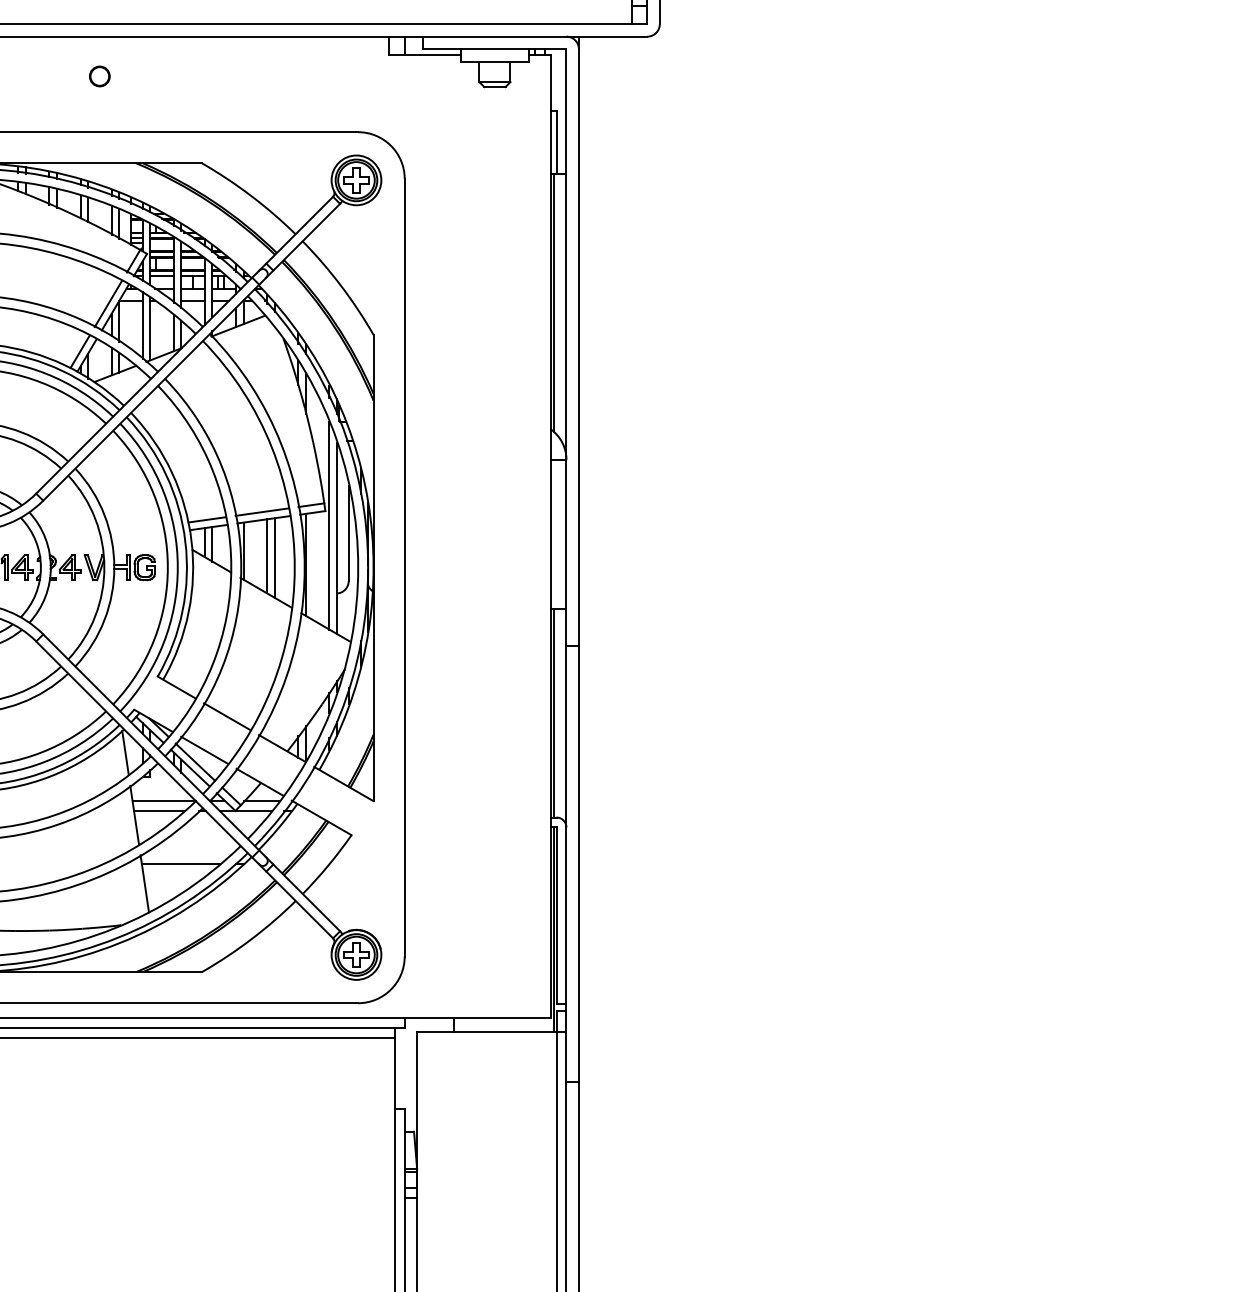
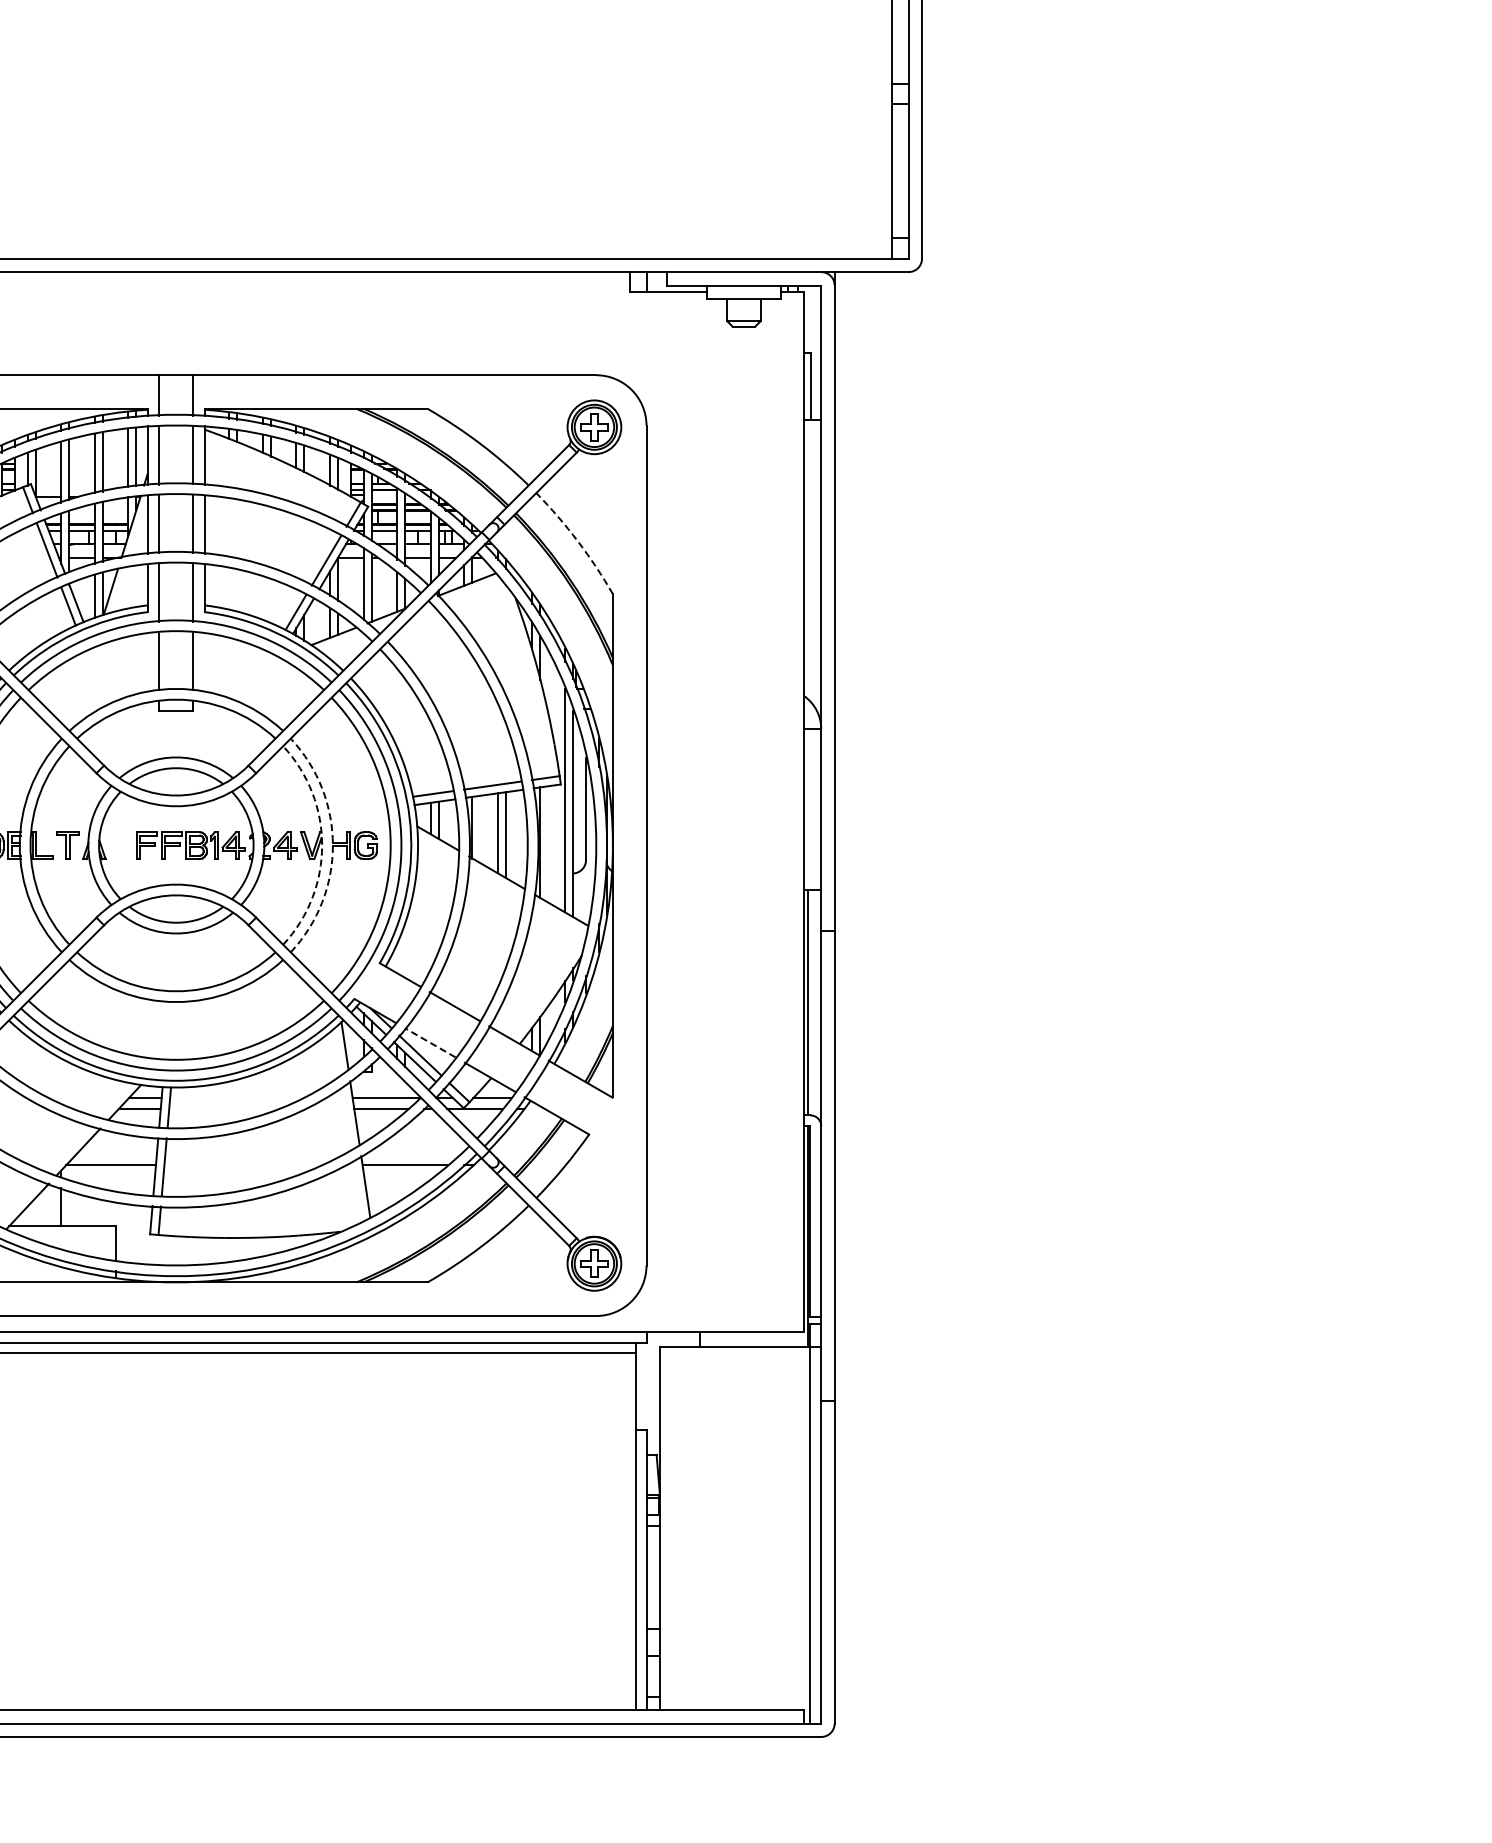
circle: (99, 75) -> (316, 314), removed
arc: (340, 286) -> (577, 541), solid -> dashed
line: (553, 302) -> (807, 559), removed
arc: (104, 567) -> (322, 845), solid -> dashed
arc: (113, 567) -> (332, 845), solid -> dashed
line: (203, 749) -> (429, 1042), solid -> dashed

